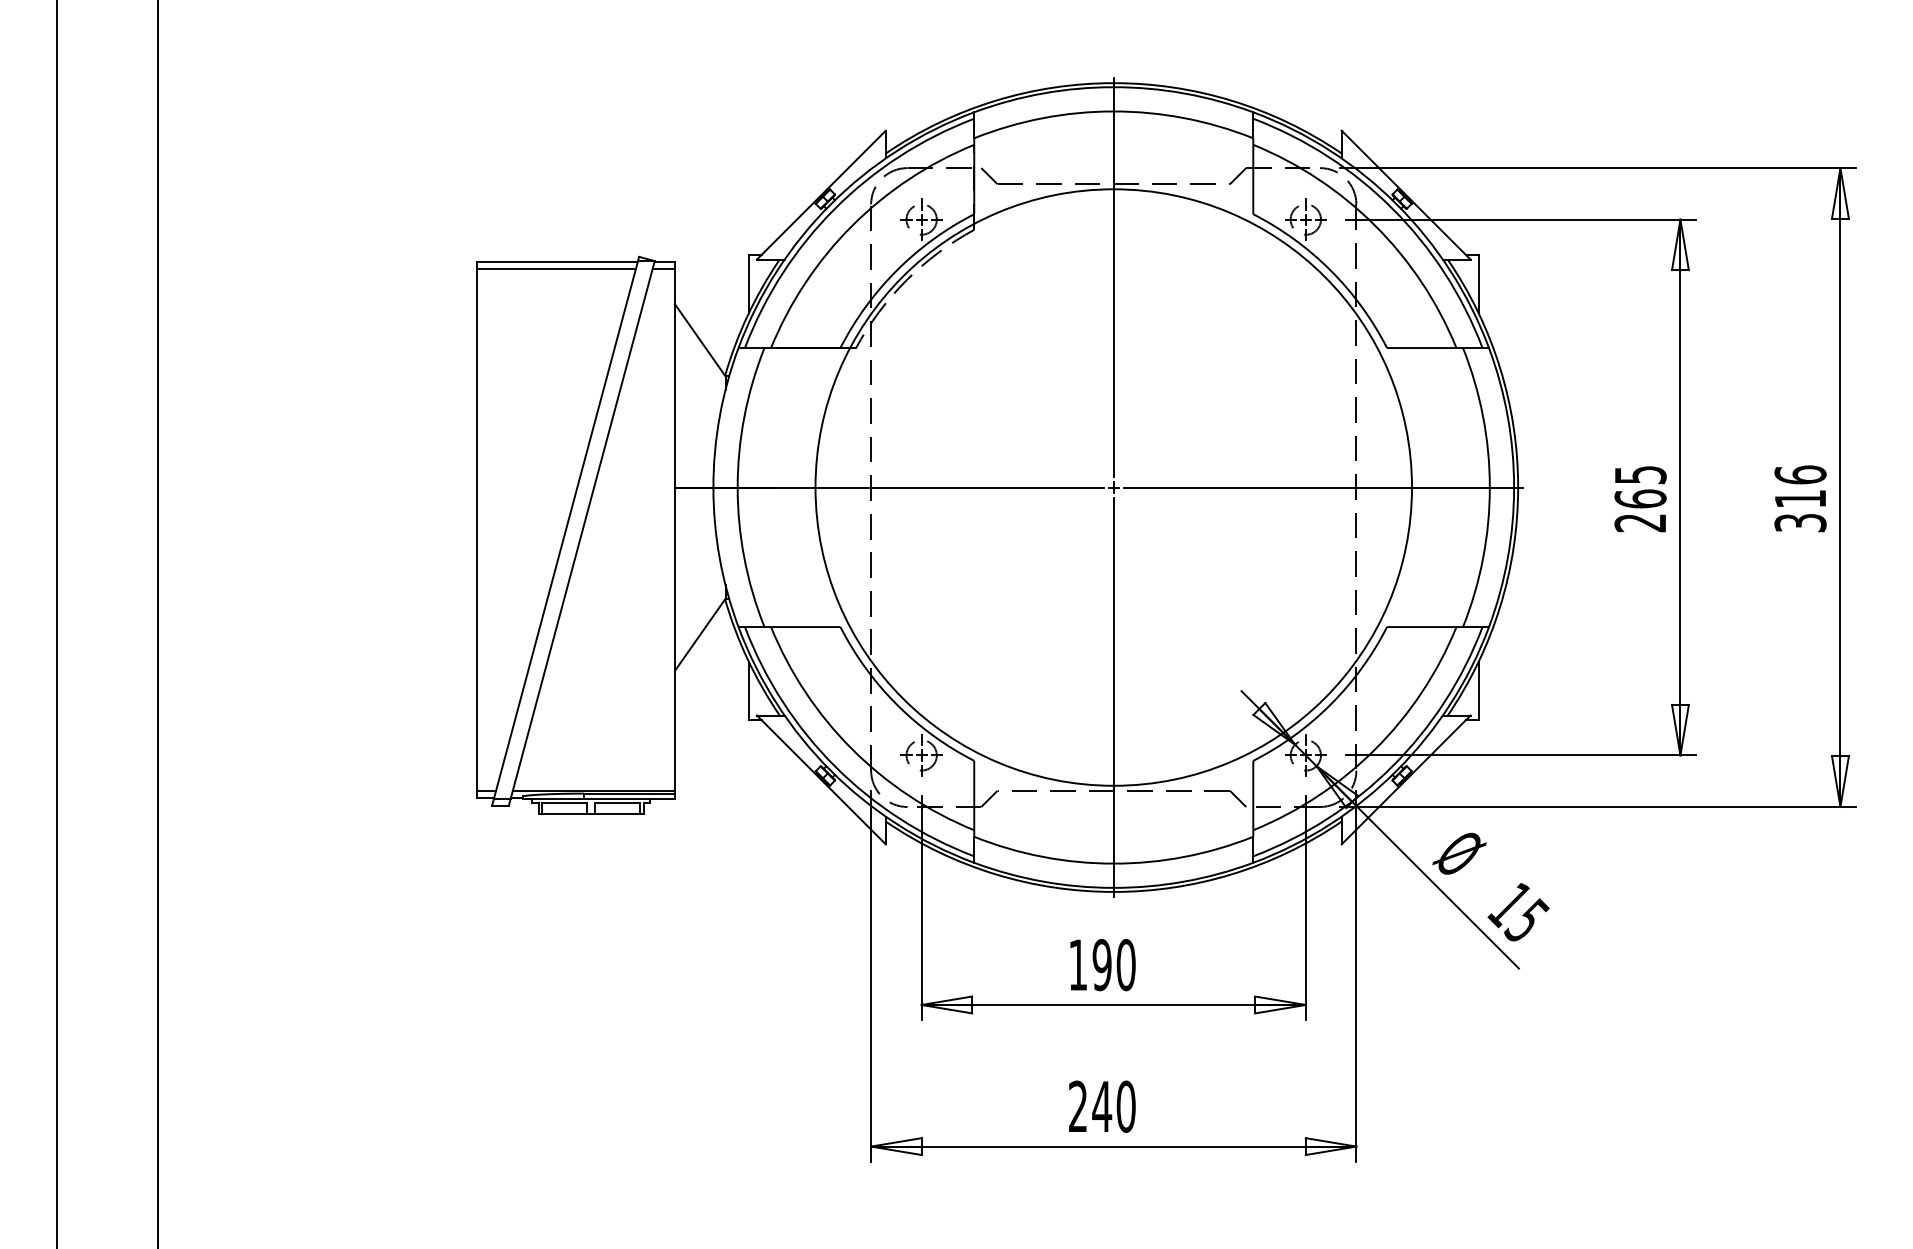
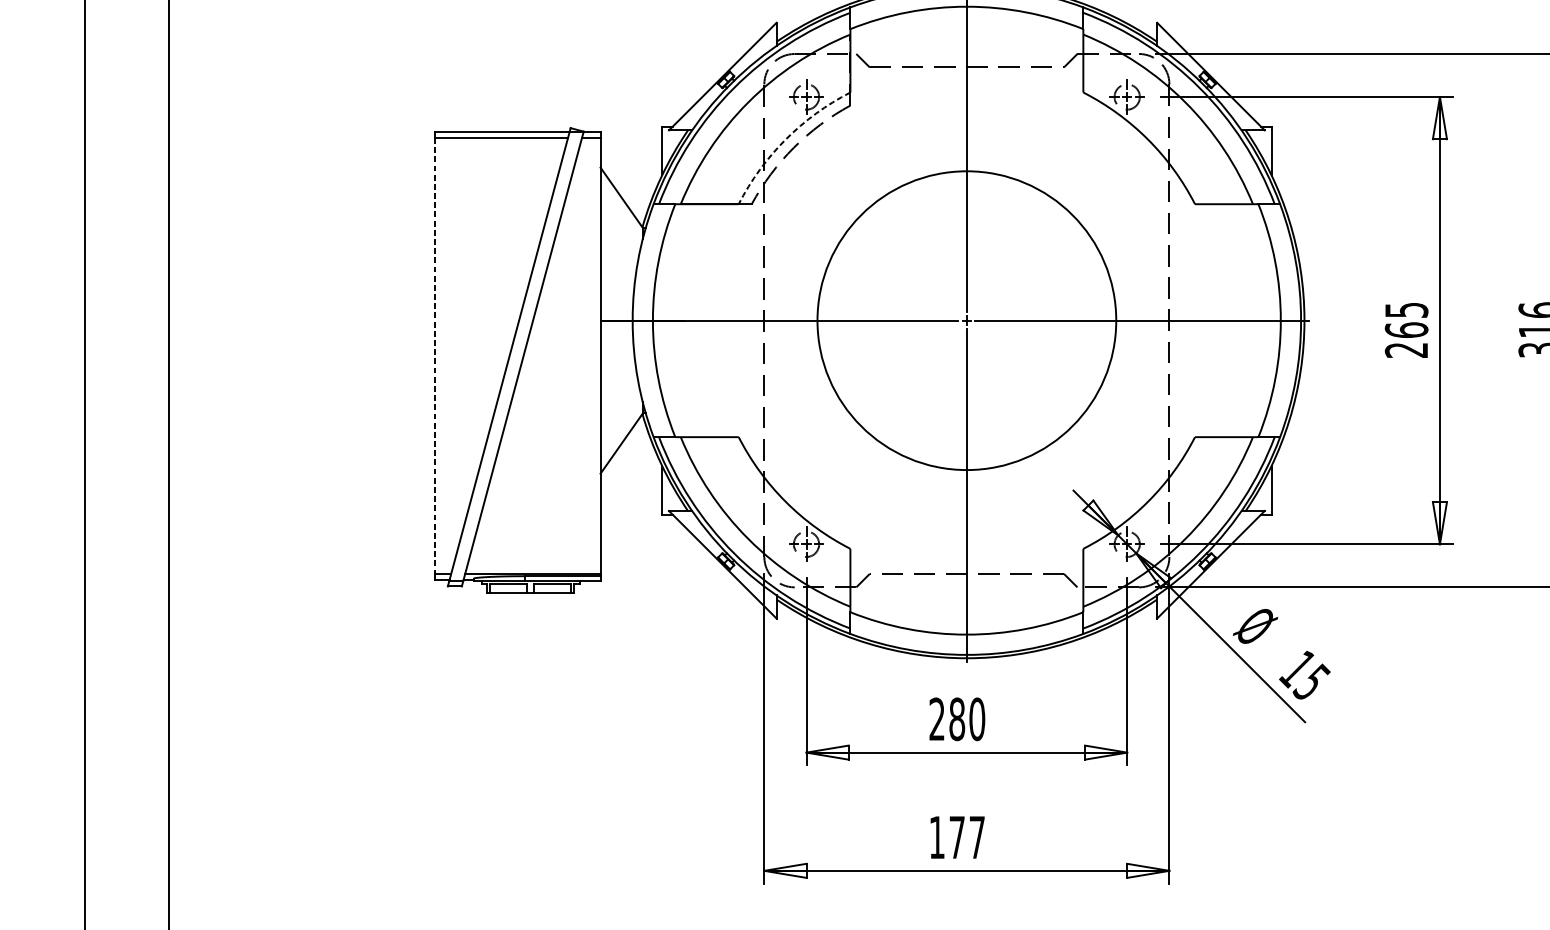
arc: (896, 270) -> (785, 139), solid -> dashed
circle: (1113, 487) -> (966, 320), size x0.6
line: (476, 530) -> (434, 356), solid -> dashed
text: (1090, 965) -> (947, 719), 190 -> 280
text: (1102, 1106) -> (957, 837), 240 -> 177

